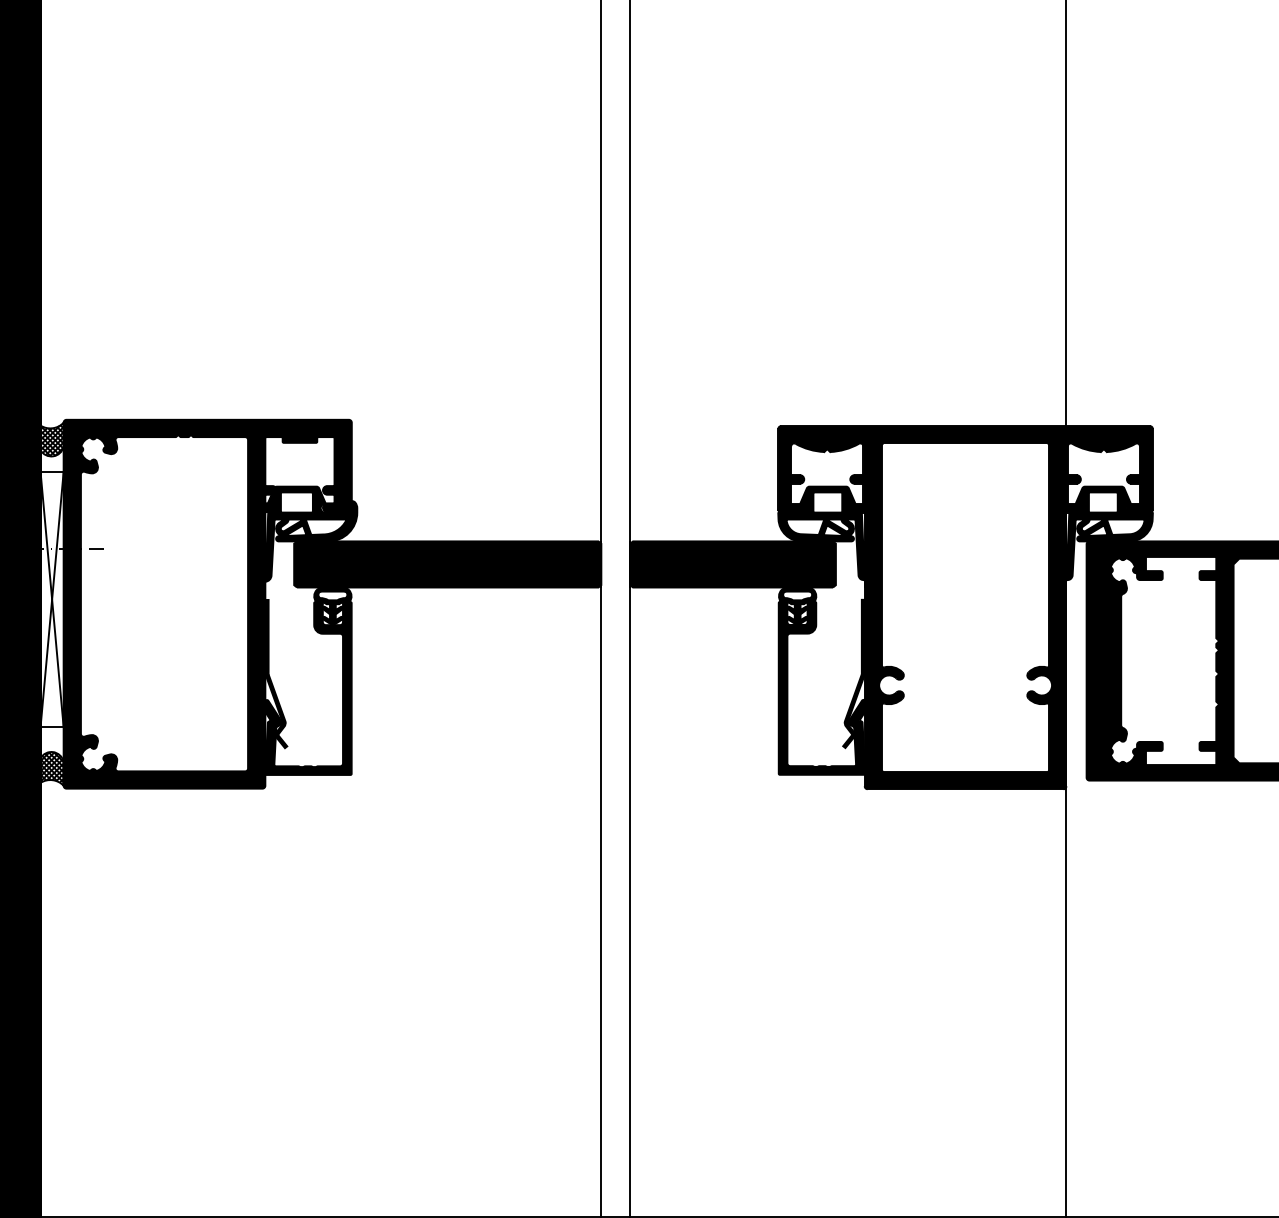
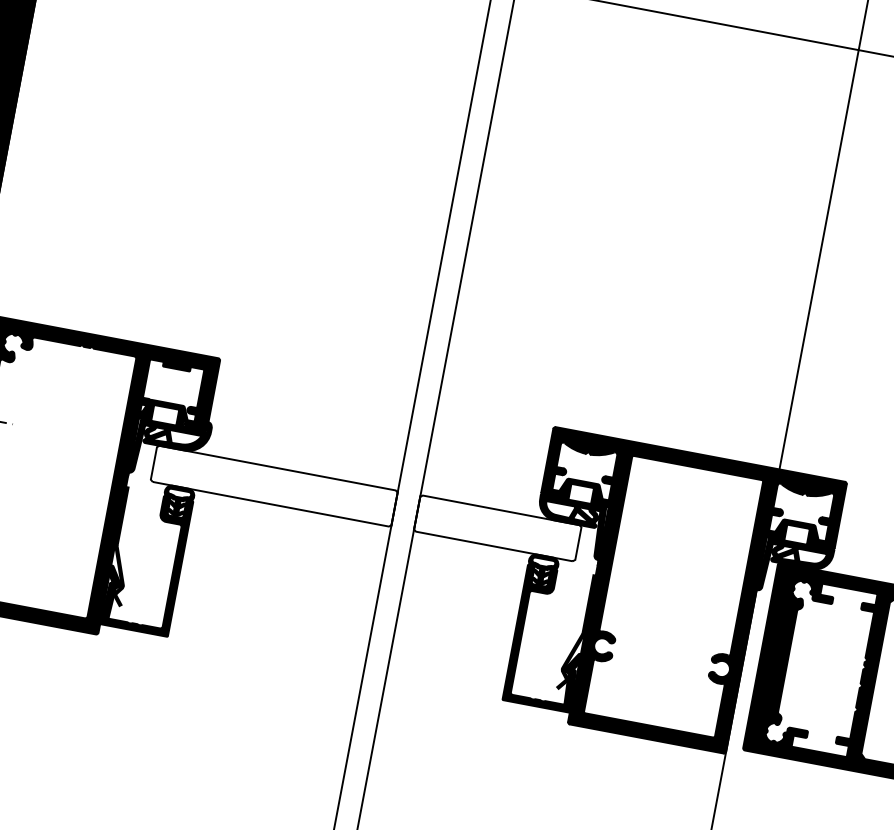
fill: (447, 564) -> (274, 486), removed
fill: (732, 564) -> (497, 528), removed

